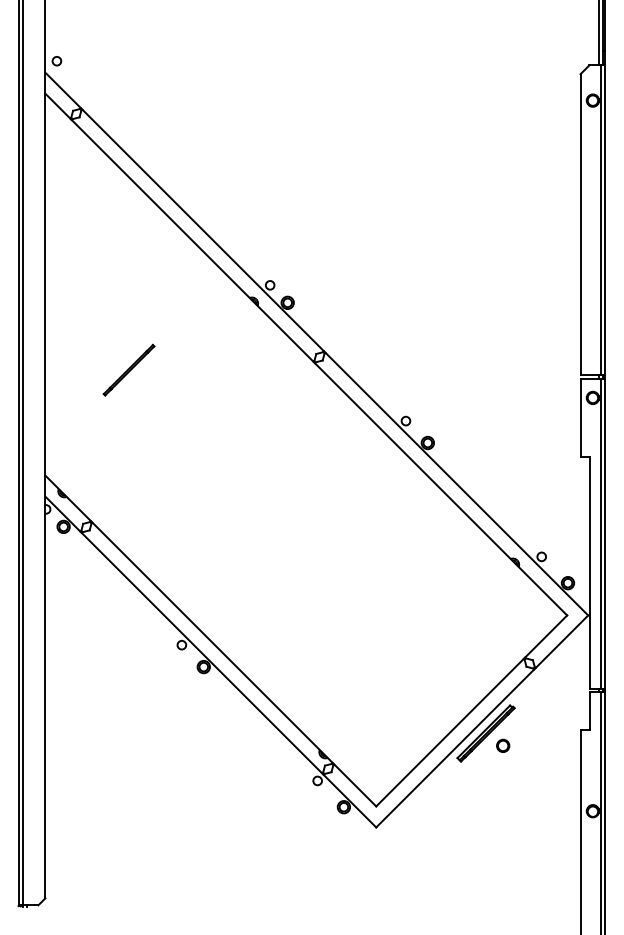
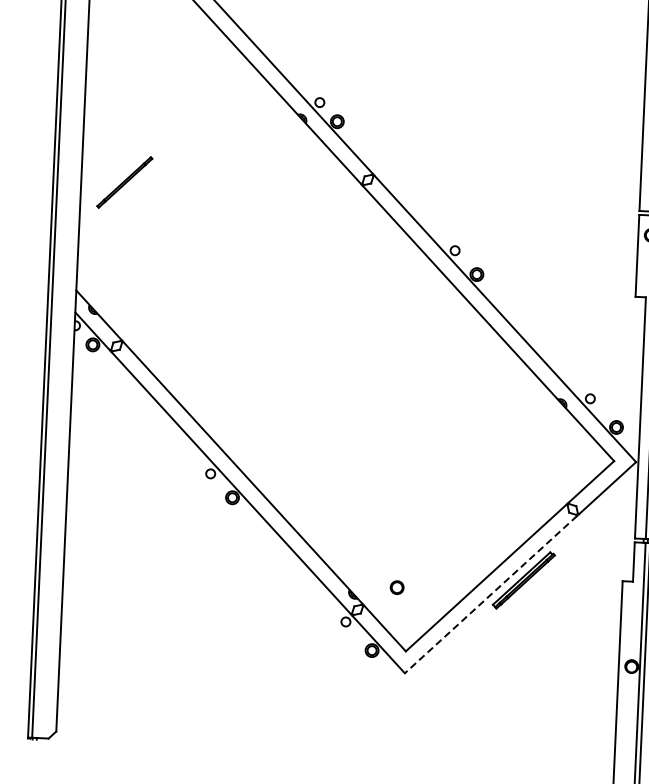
line: (128, 369) -> (124, 181), moved
circle: (503, 745) -> (397, 587), moved
line: (455, 748) -> (491, 594), solid -> dashed

